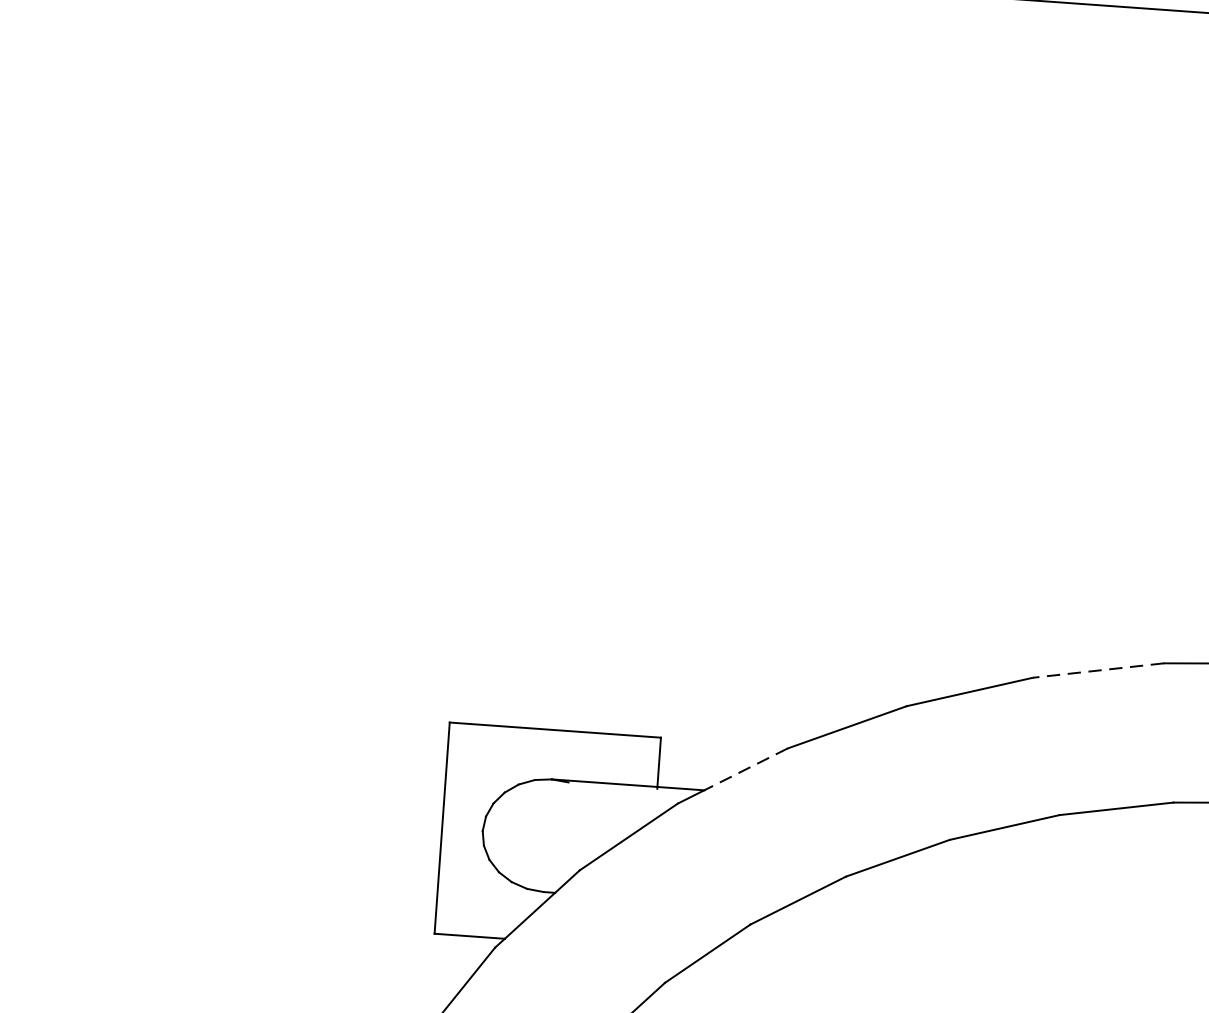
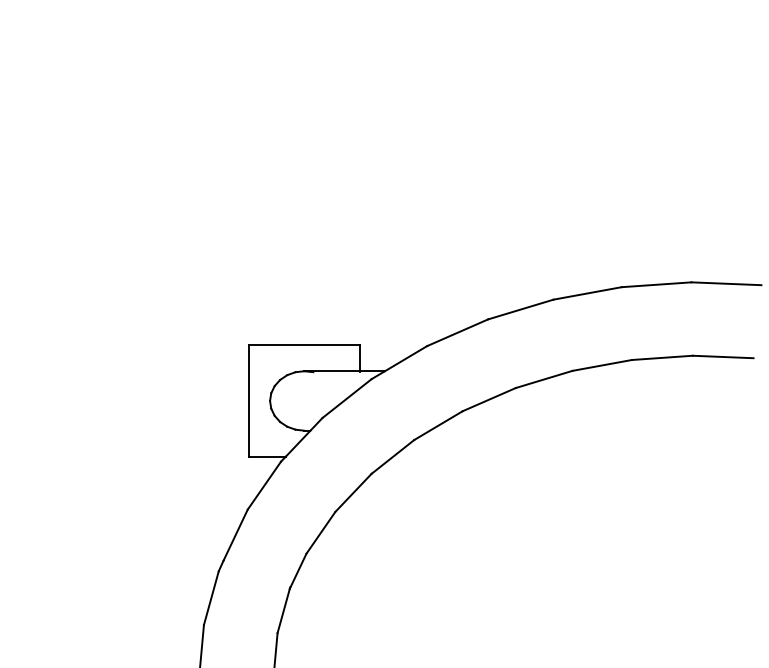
line: (1098, 670) -> (587, 293), dashed -> solid
line: (746, 769) -> (406, 358), dashed -> solid

